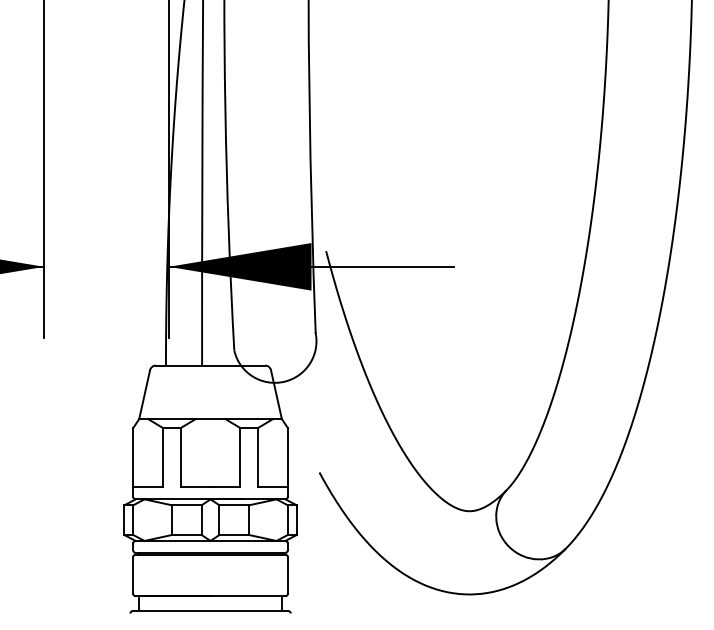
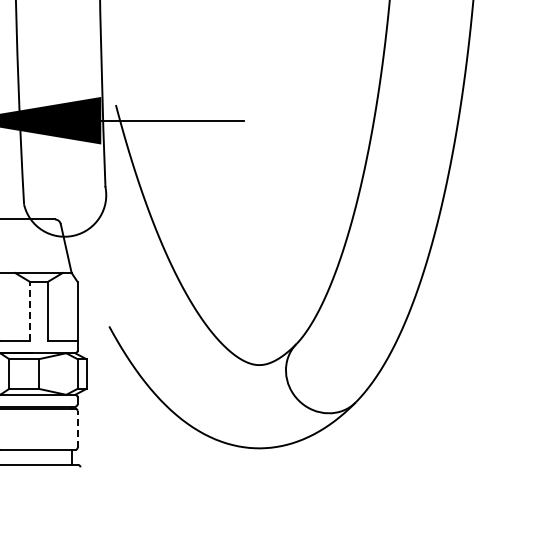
line: (240, 457) -> (30, 311), solid -> dashed
line: (287, 574) -> (77, 428), solid -> dashed

